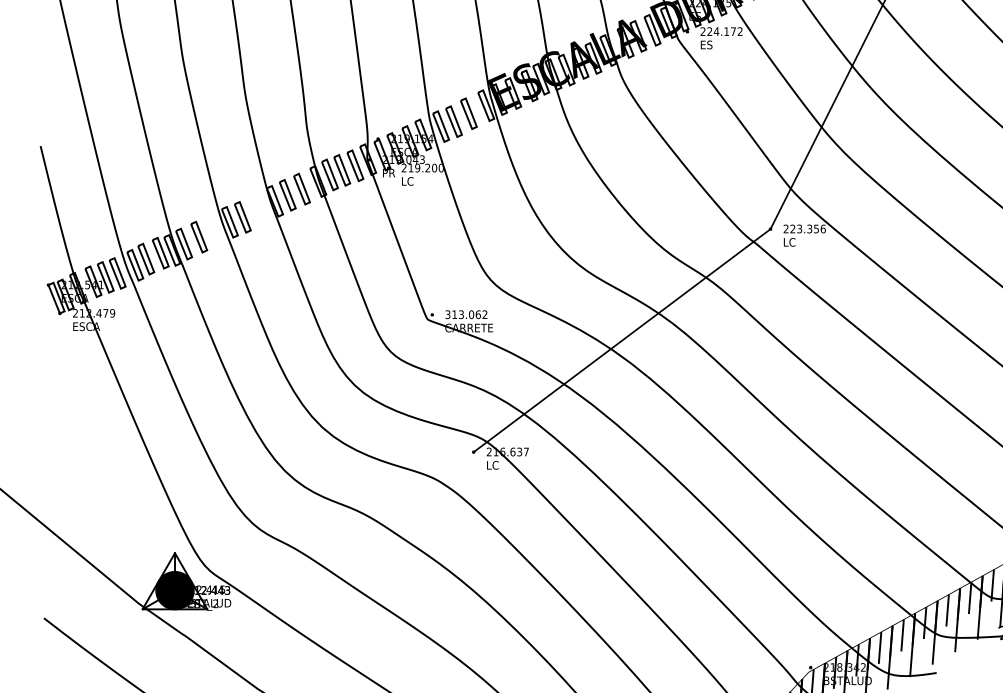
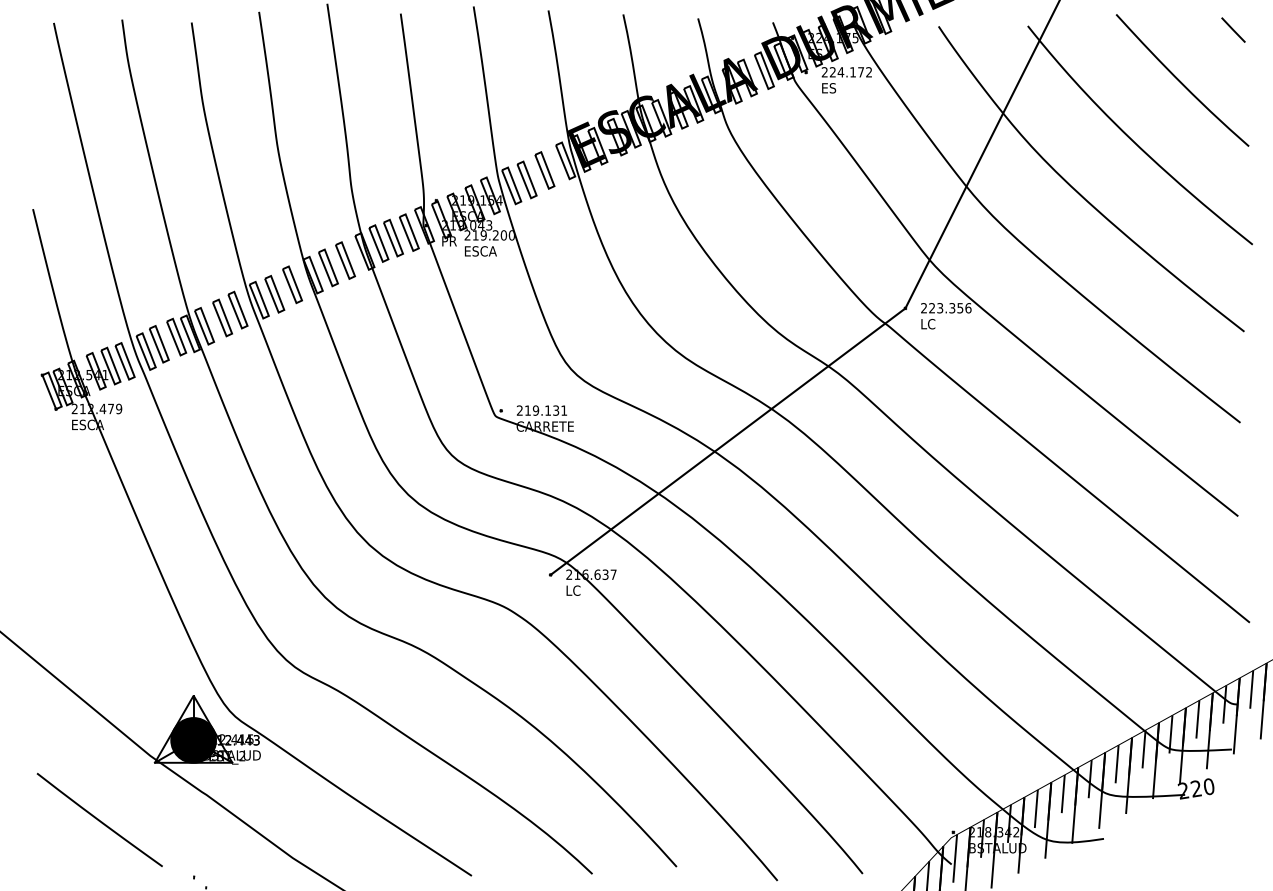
text: (415, 181) -> (481, 251), LC -> ESCA
part: (257, 209) -> (292, 284), added
part: (211, 230) -> (237, 309), added
text: (466, 314) -> (541, 410), 313.062 -> 219.131

